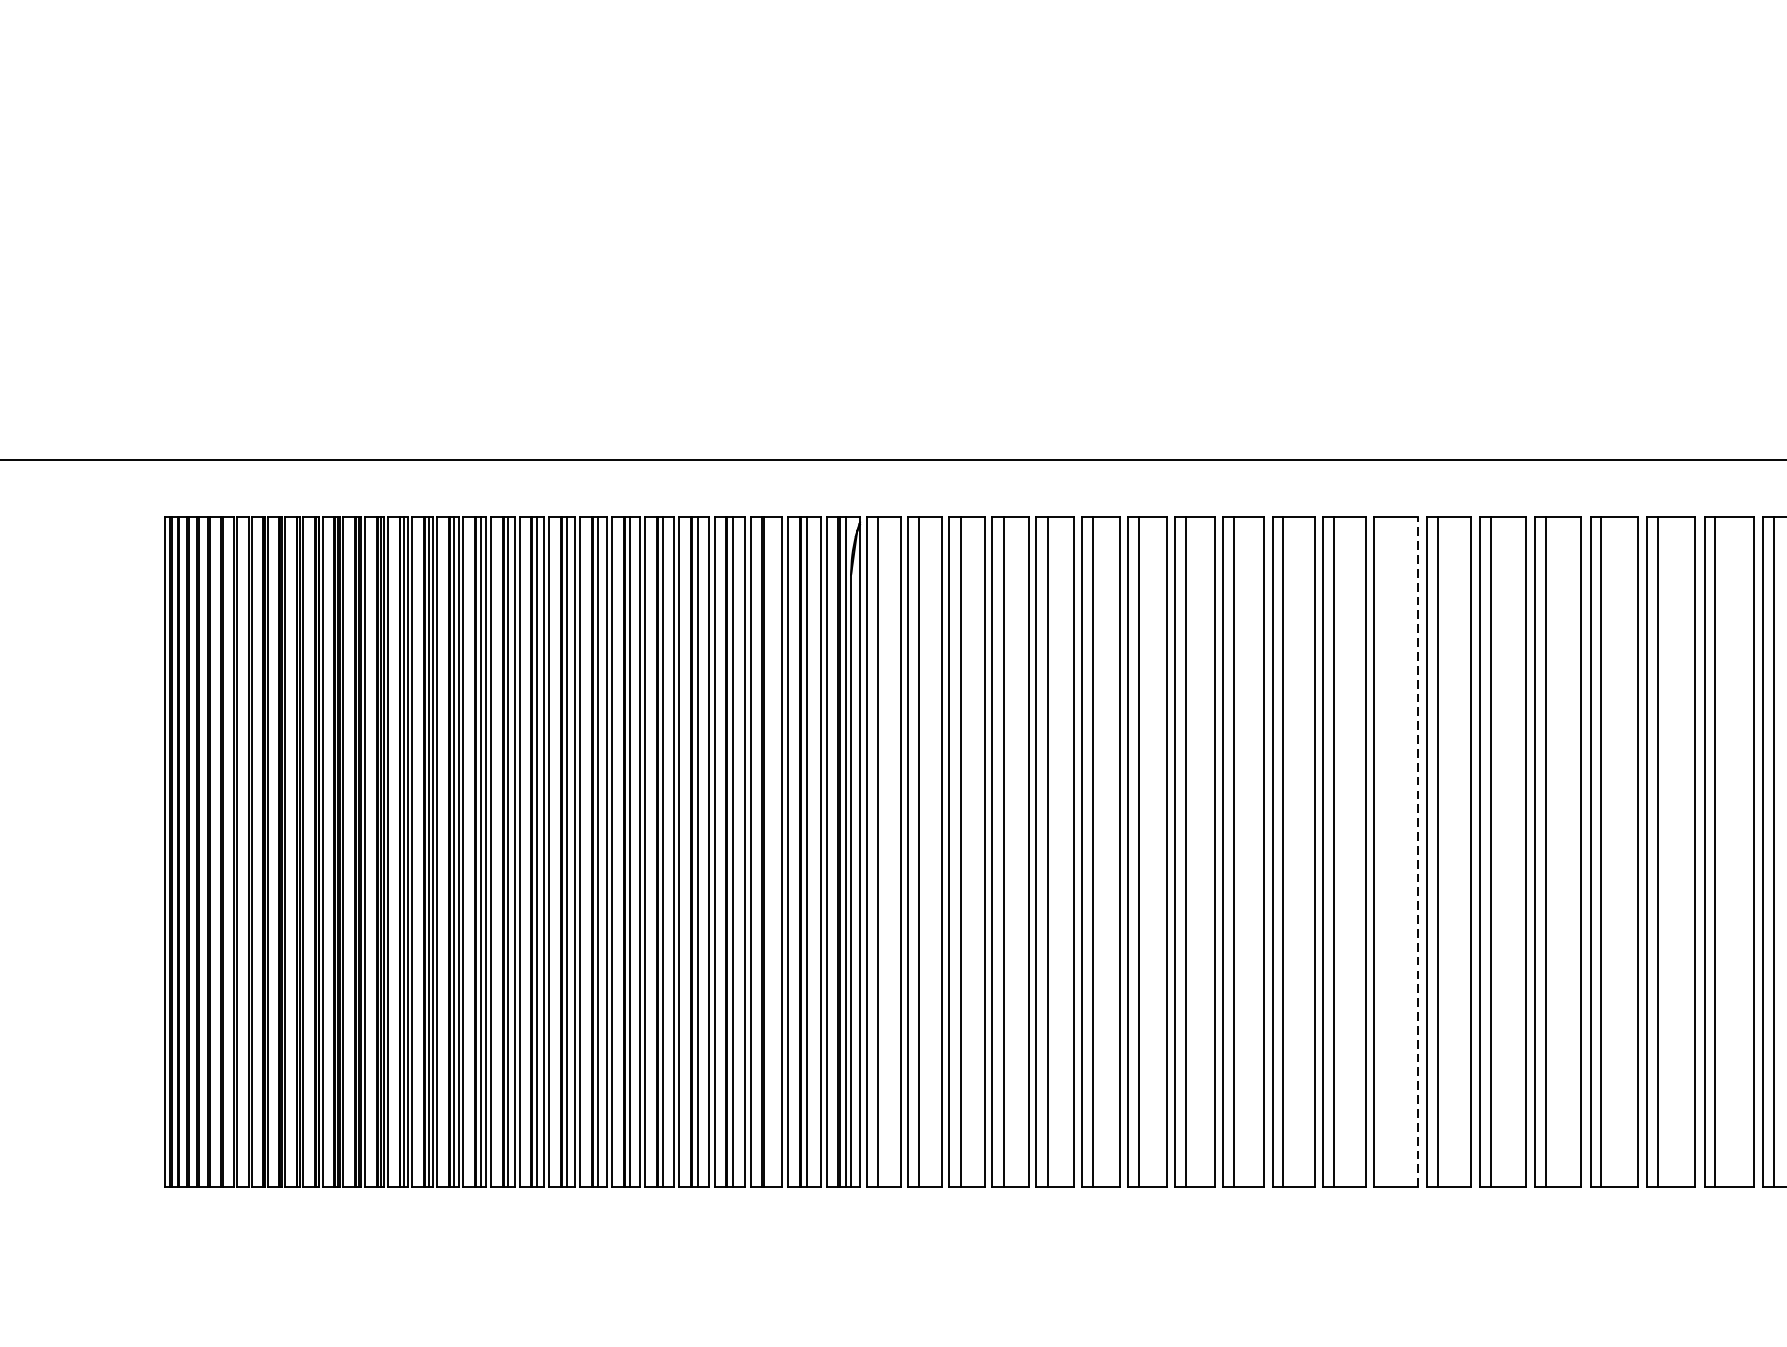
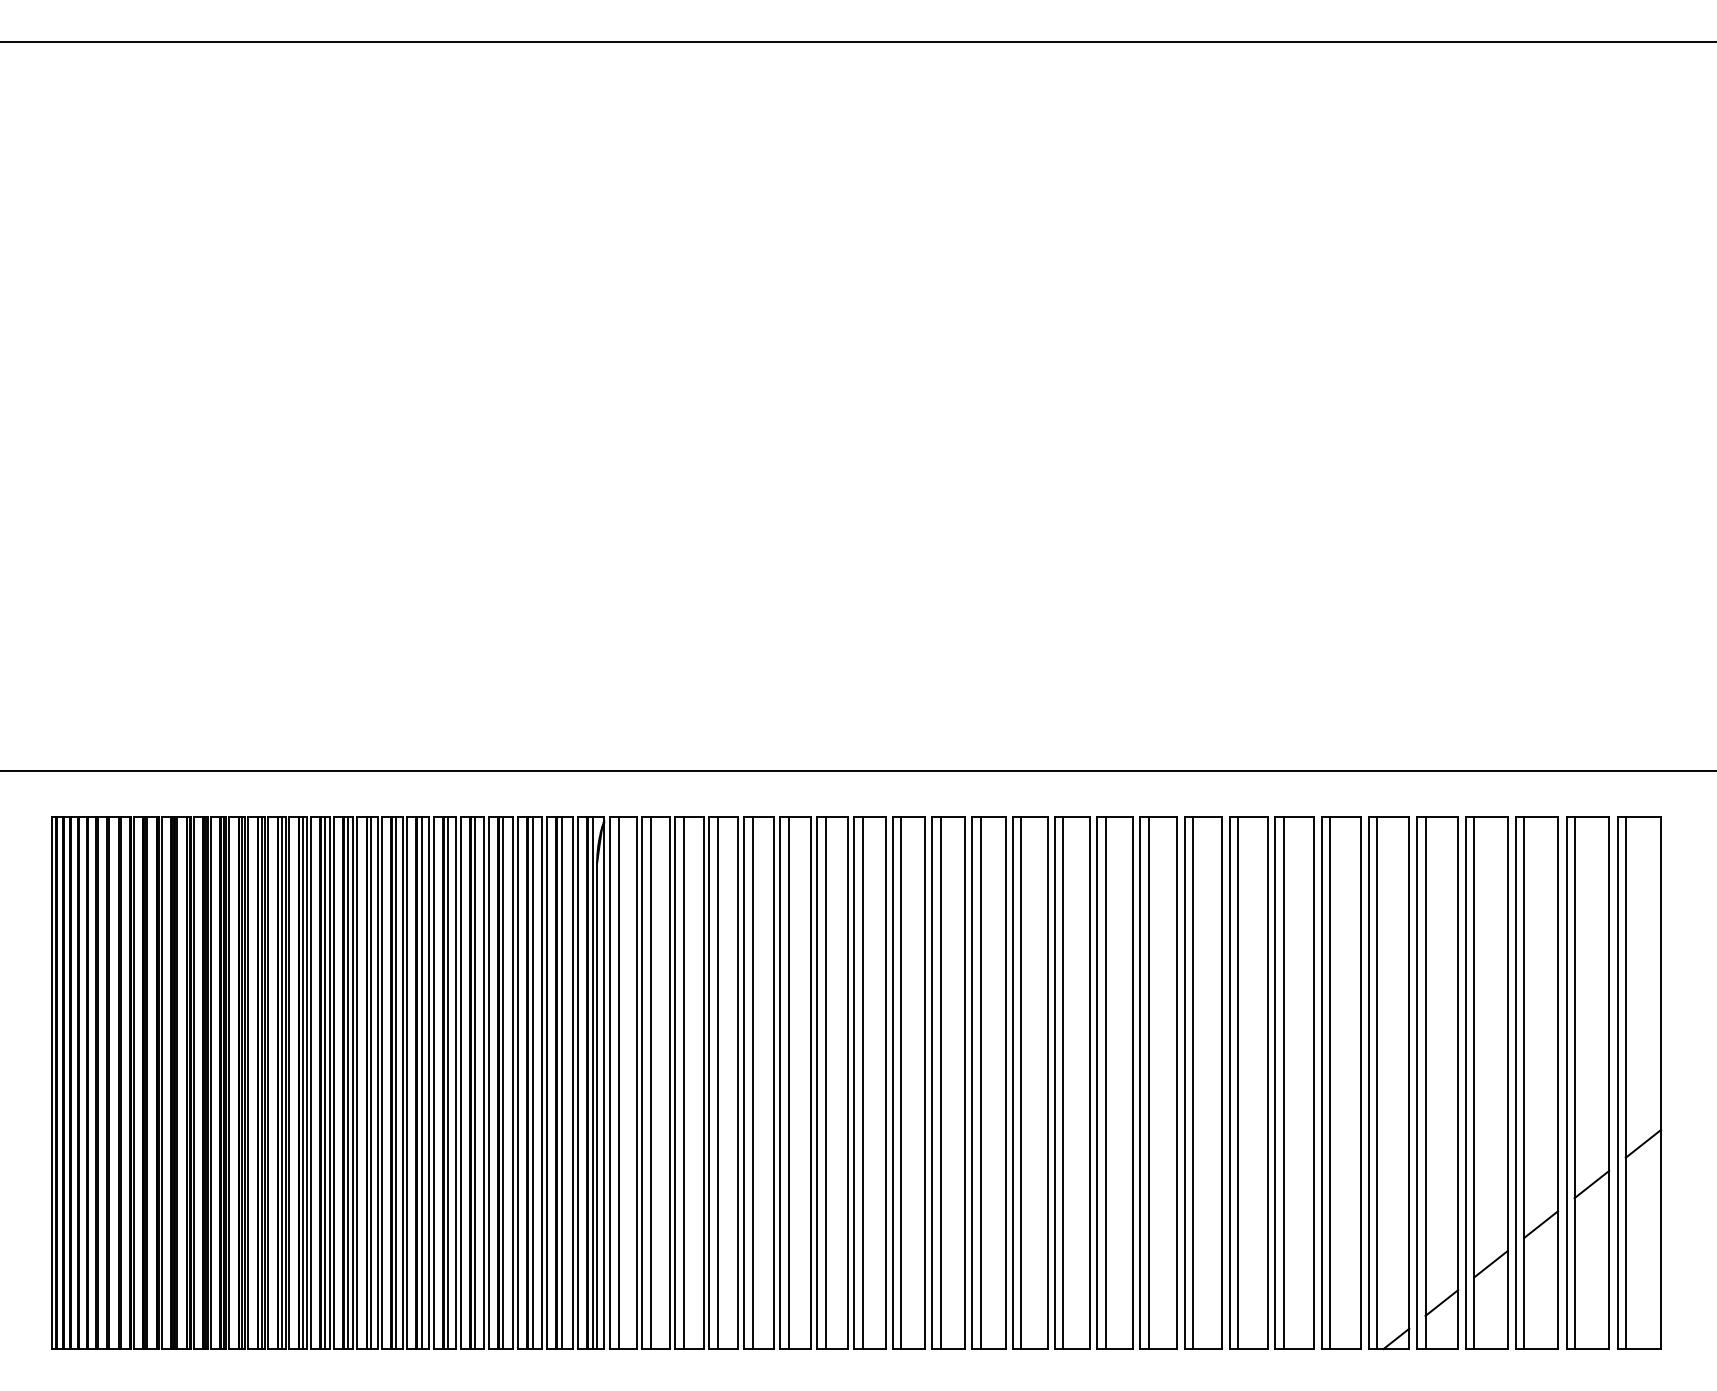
line: (1418, 851) -> (1047, 1082), dashed -> solid
line: (769, 852) -> (532, 1083), added
line: (1385, 852) -> (1021, 1083), added

